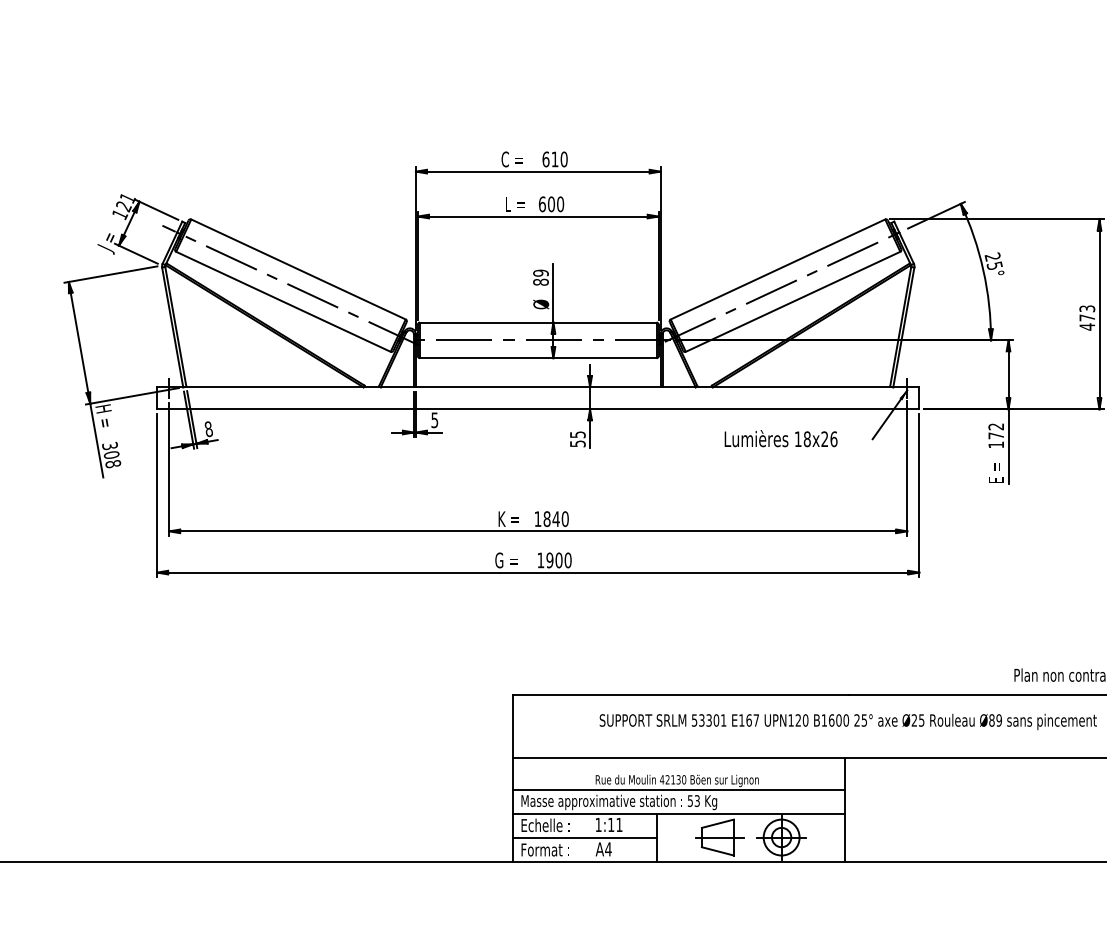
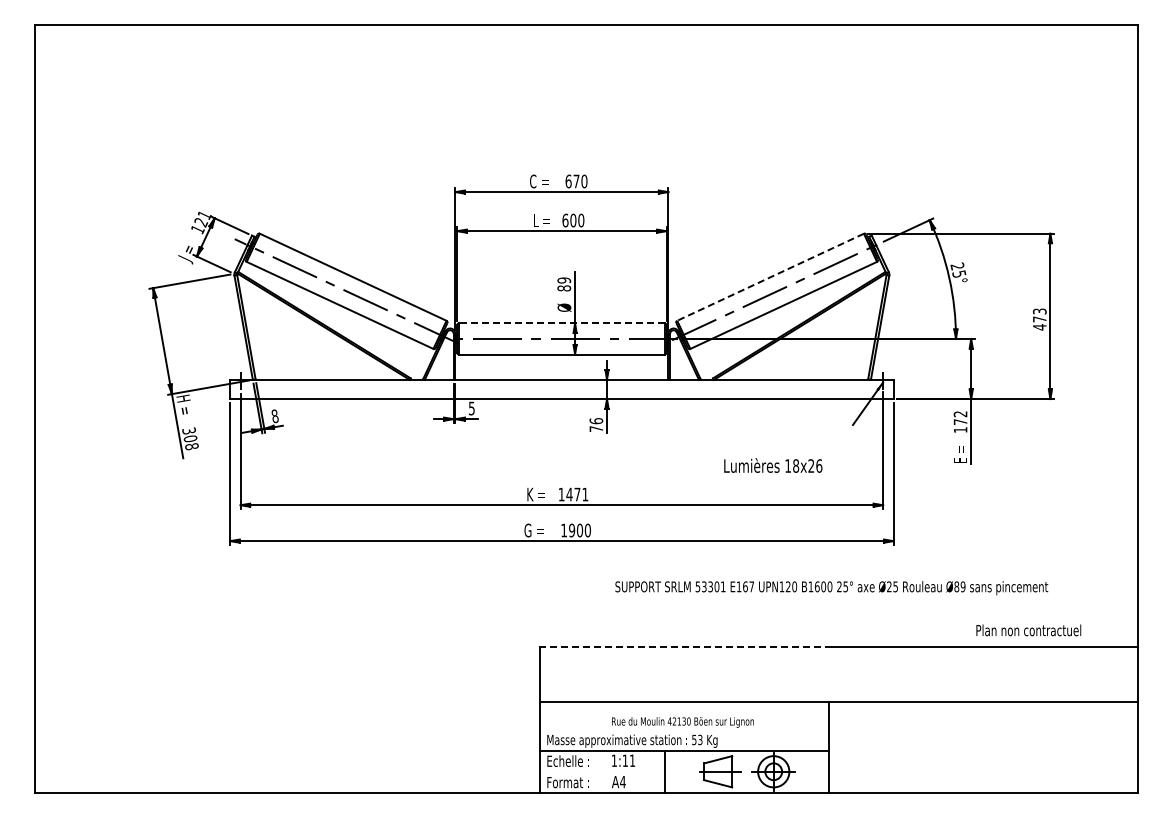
text: (555, 159) -> (576, 181), 610 -> 670
line: (777, 269) -> (770, 277), solid -> dashed
line: (537, 322) -> (561, 323), solid -> dashed
text: (578, 438) -> (596, 424), 55 -> 76
text: (781, 438) -> (773, 465), moved
text: (556, 519) -> (577, 494), 1840 -> 1471
line: (680, 694) -> (685, 647), solid -> dashed
text: (847, 722) -> (831, 588), moved
line: (679, 789) -> (684, 729), removed
line: (584, 838) -> (602, 772), removed

